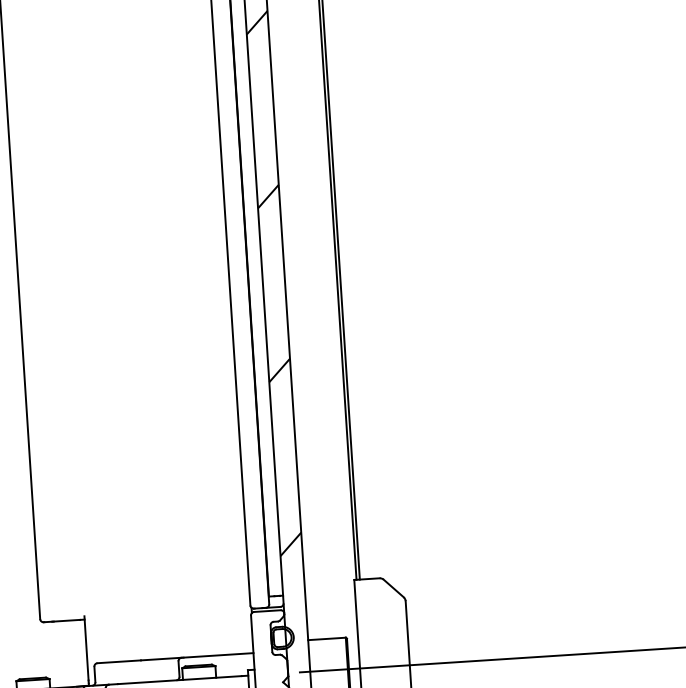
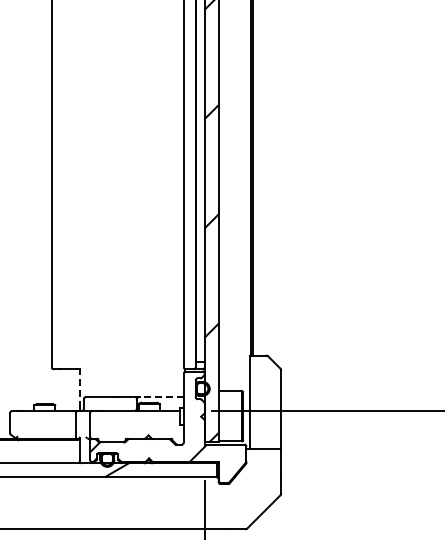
line: (86, 648) -> (79, 387), solid -> dashed
line: (217, 655) -> (161, 397), solid -> dashed

